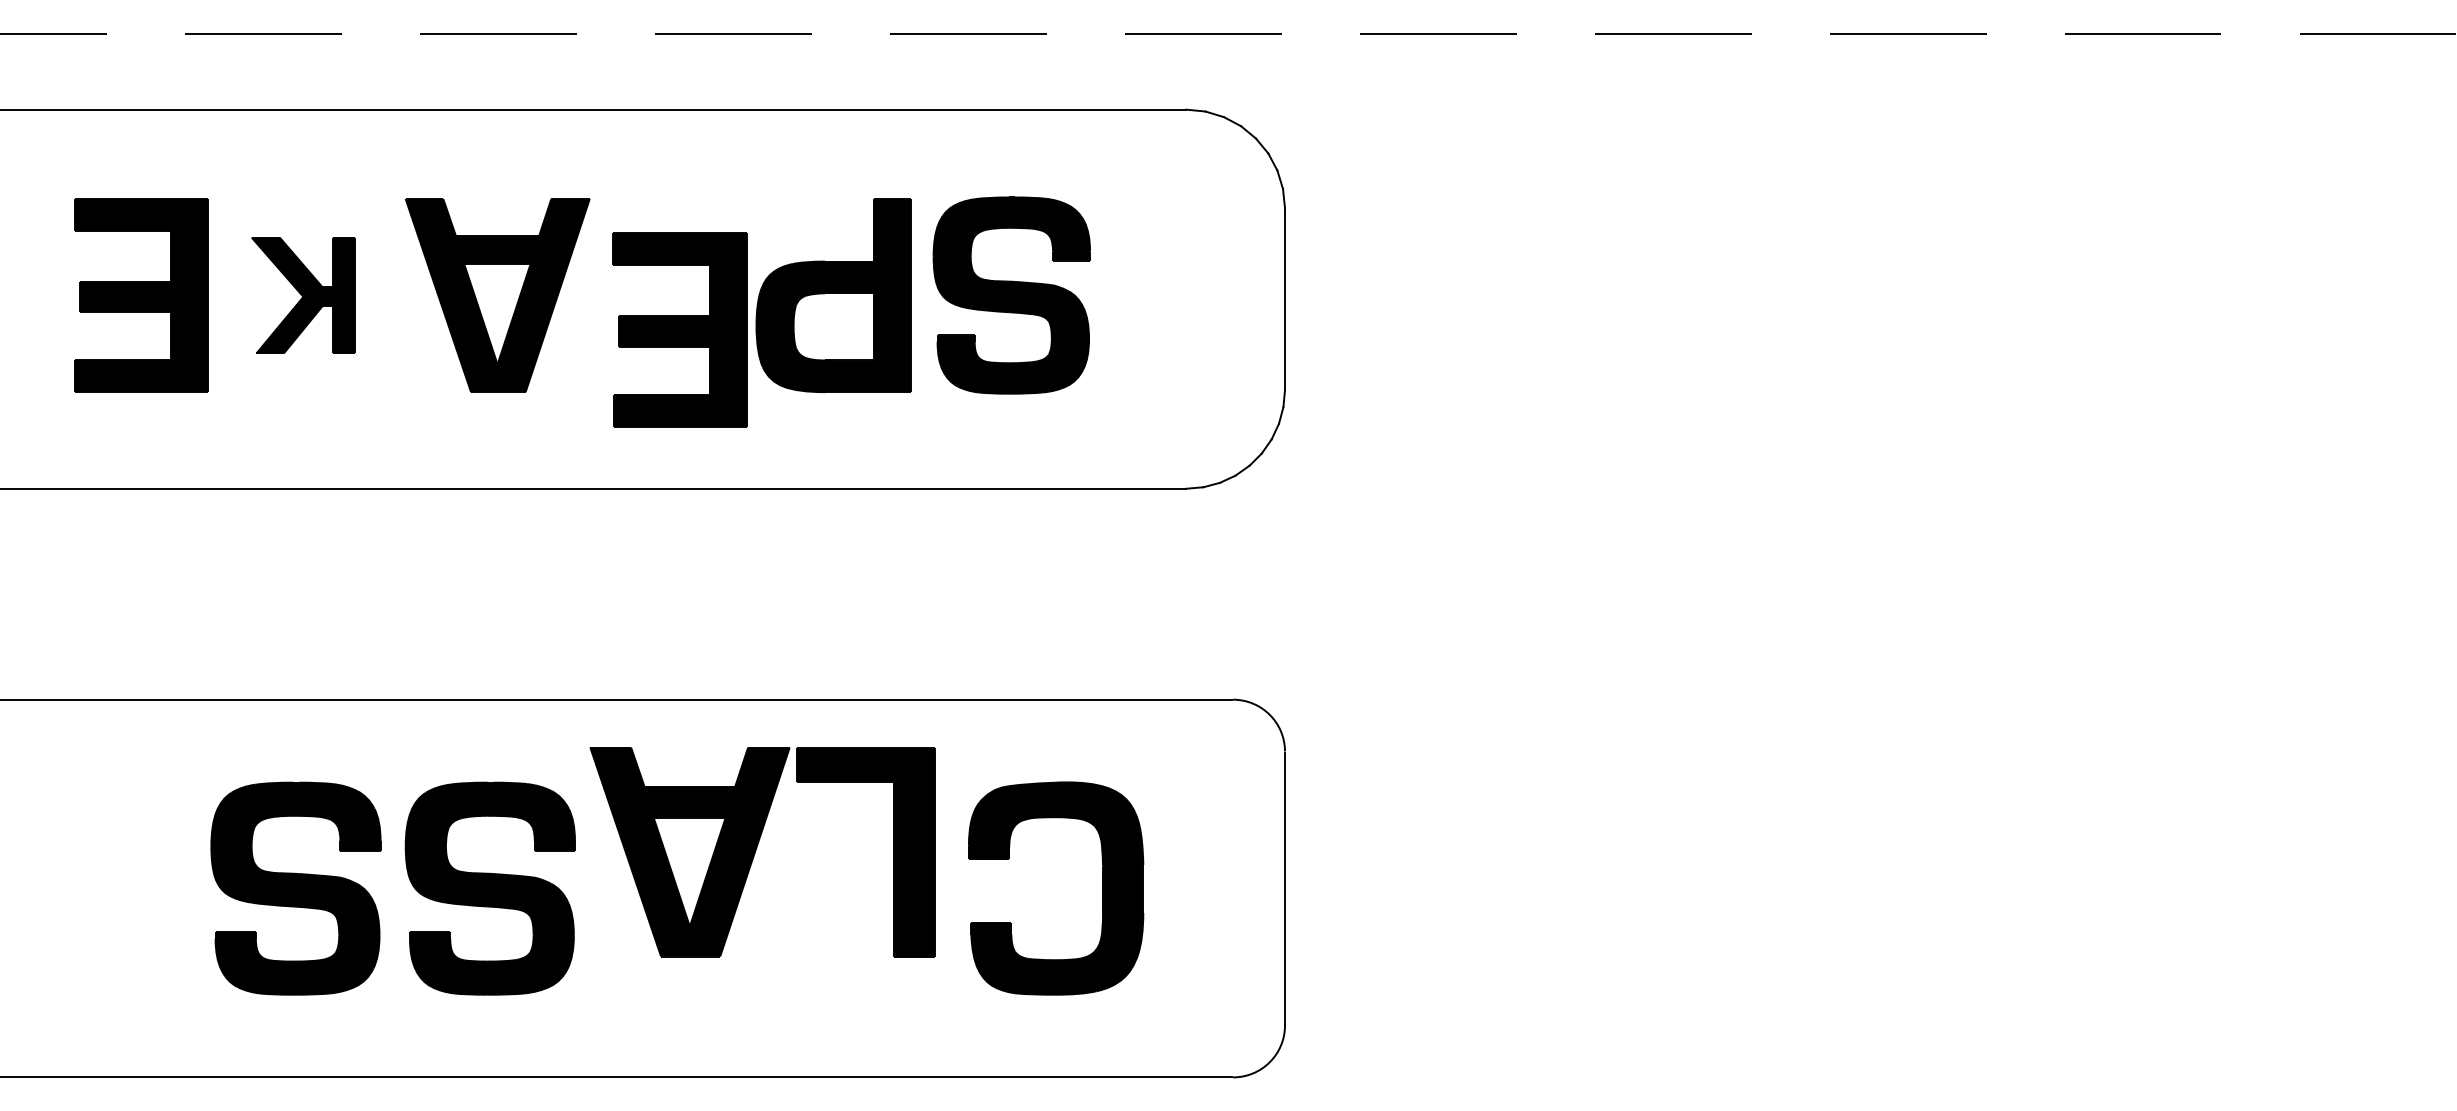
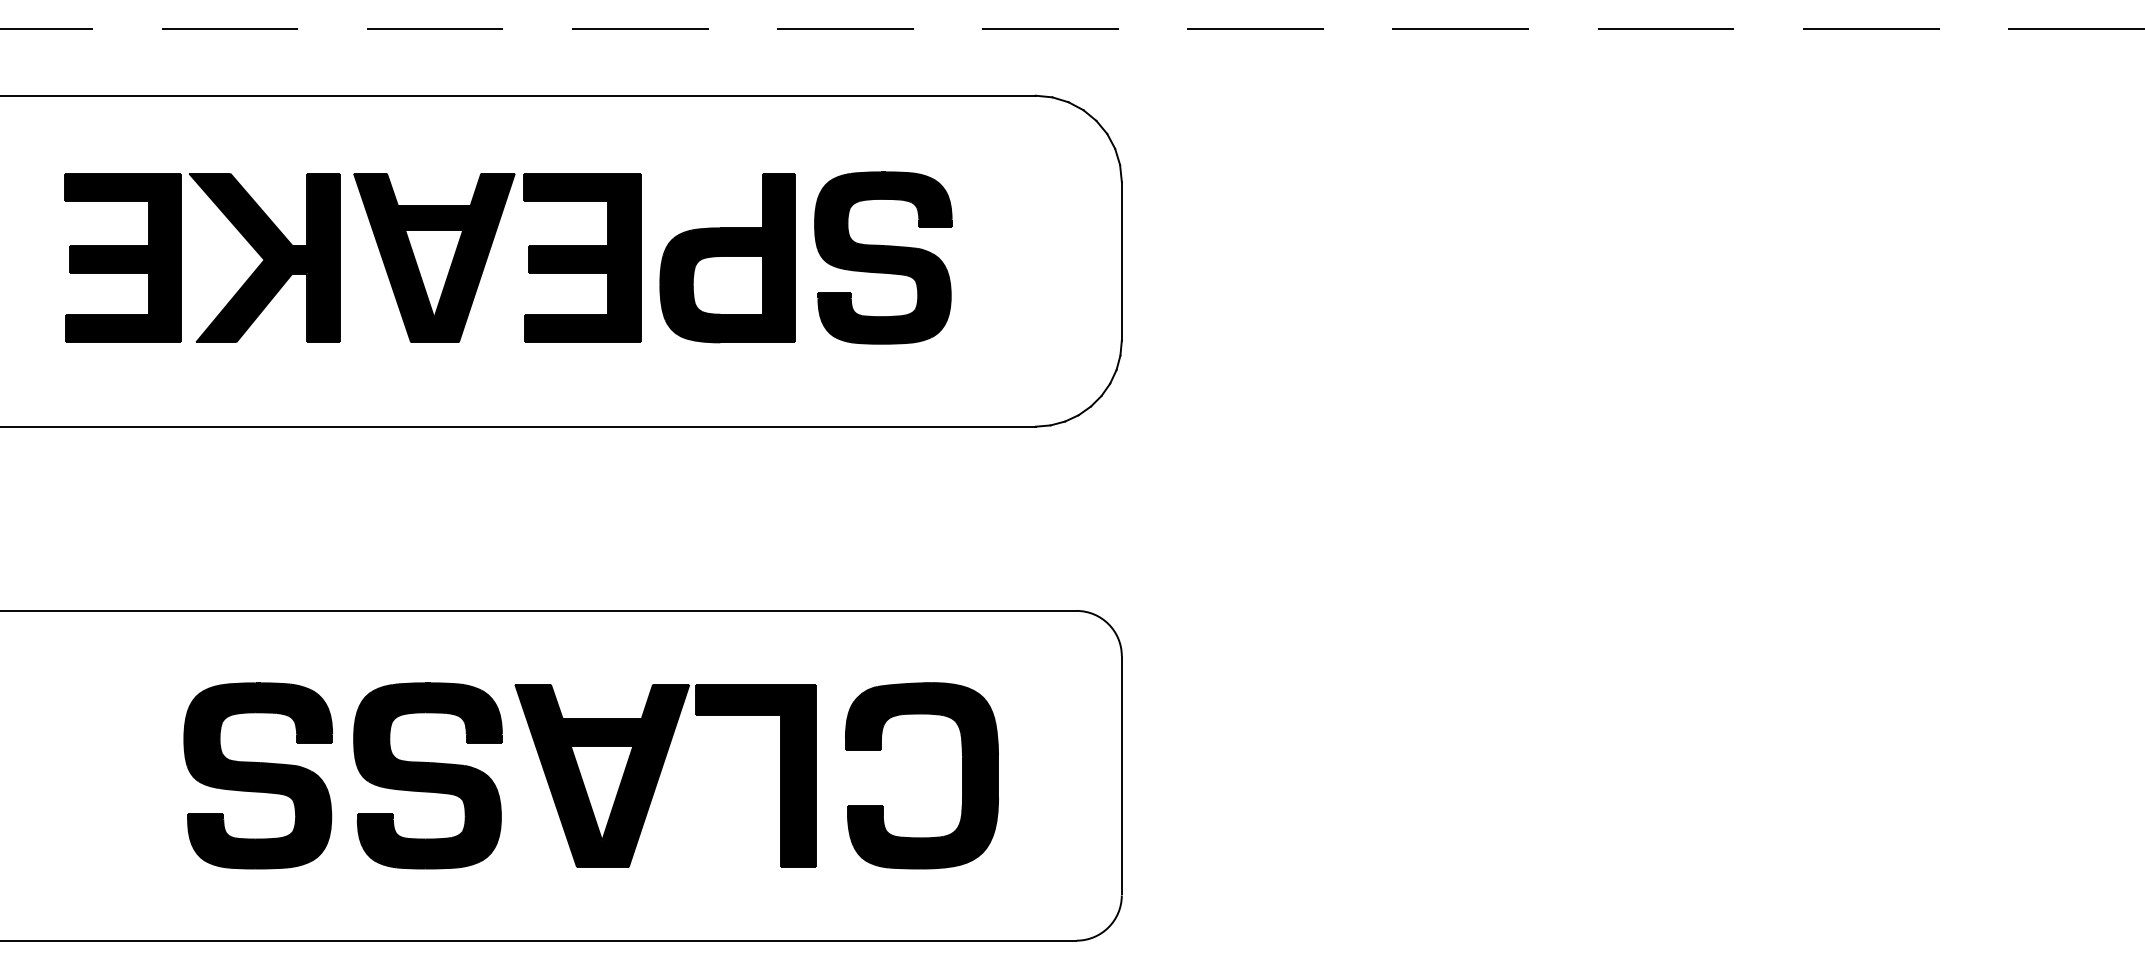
part: (303, 294) -> (264, 257), size x1.67
part: (679, 329) -> (582, 257), moved
part: (762, 851) -> (665, 775), moved

